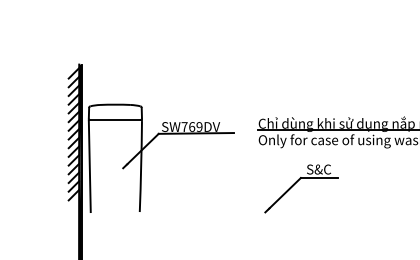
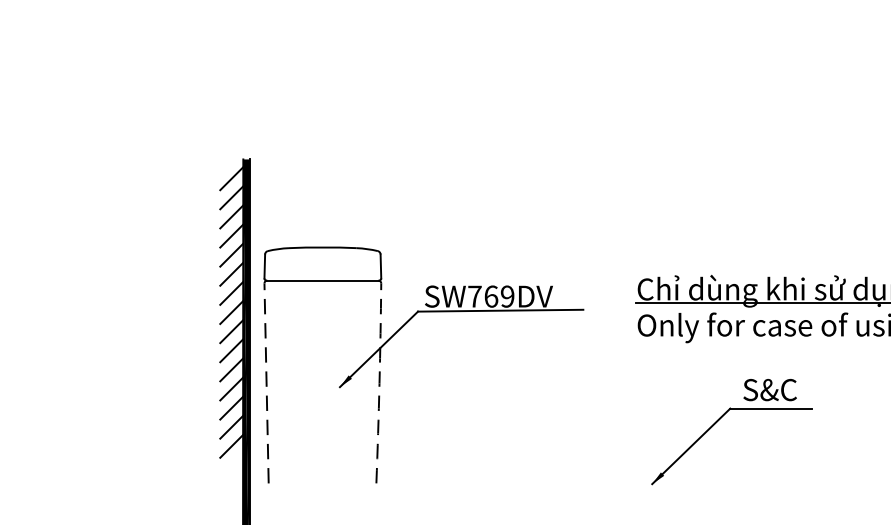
line: (89, 166) -> (265, 383), solid -> dashed
arc: (141, 166) -> (380, 383), solid -> dashed

